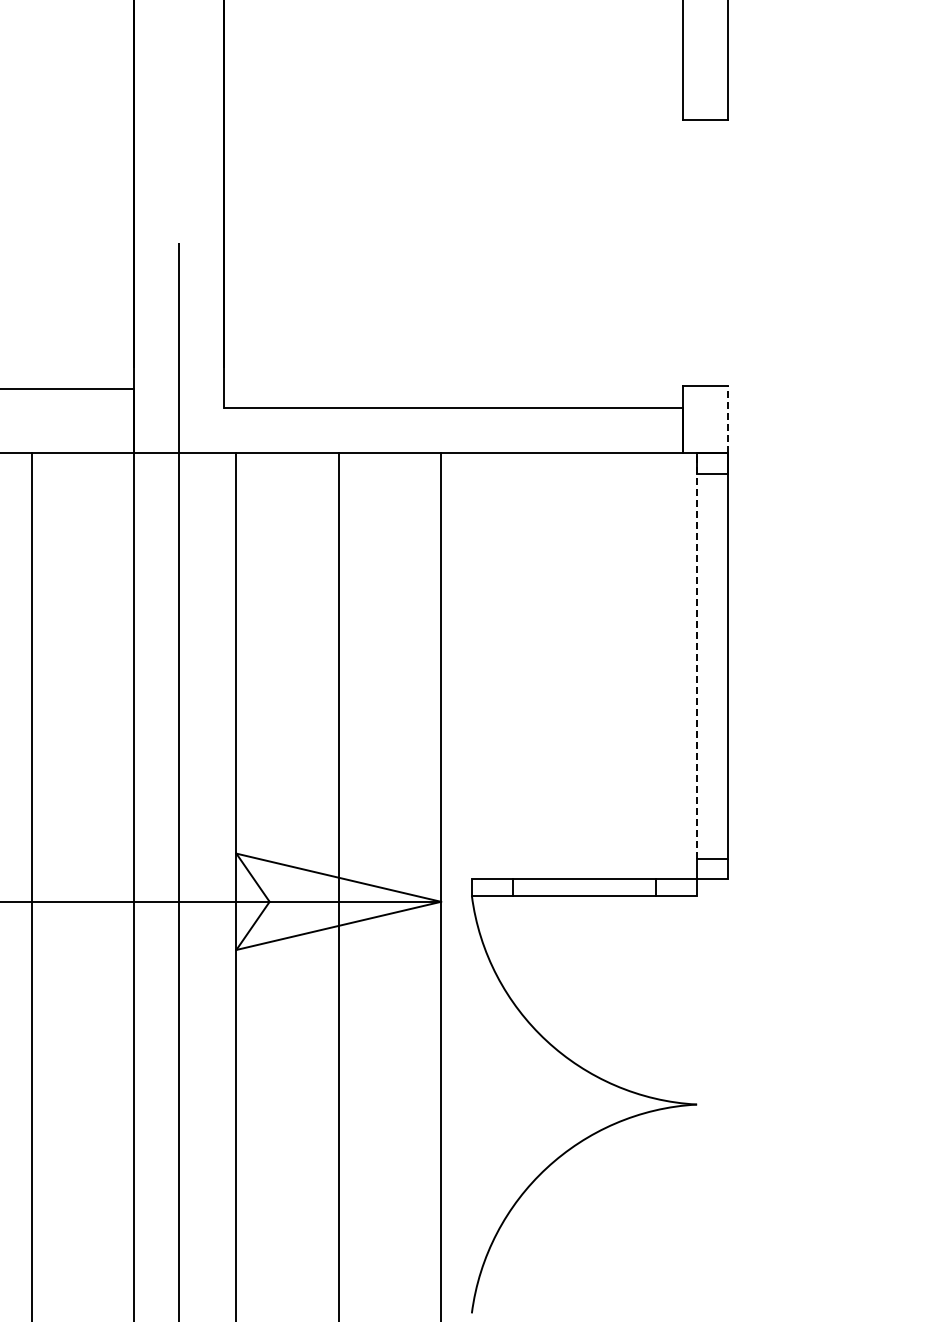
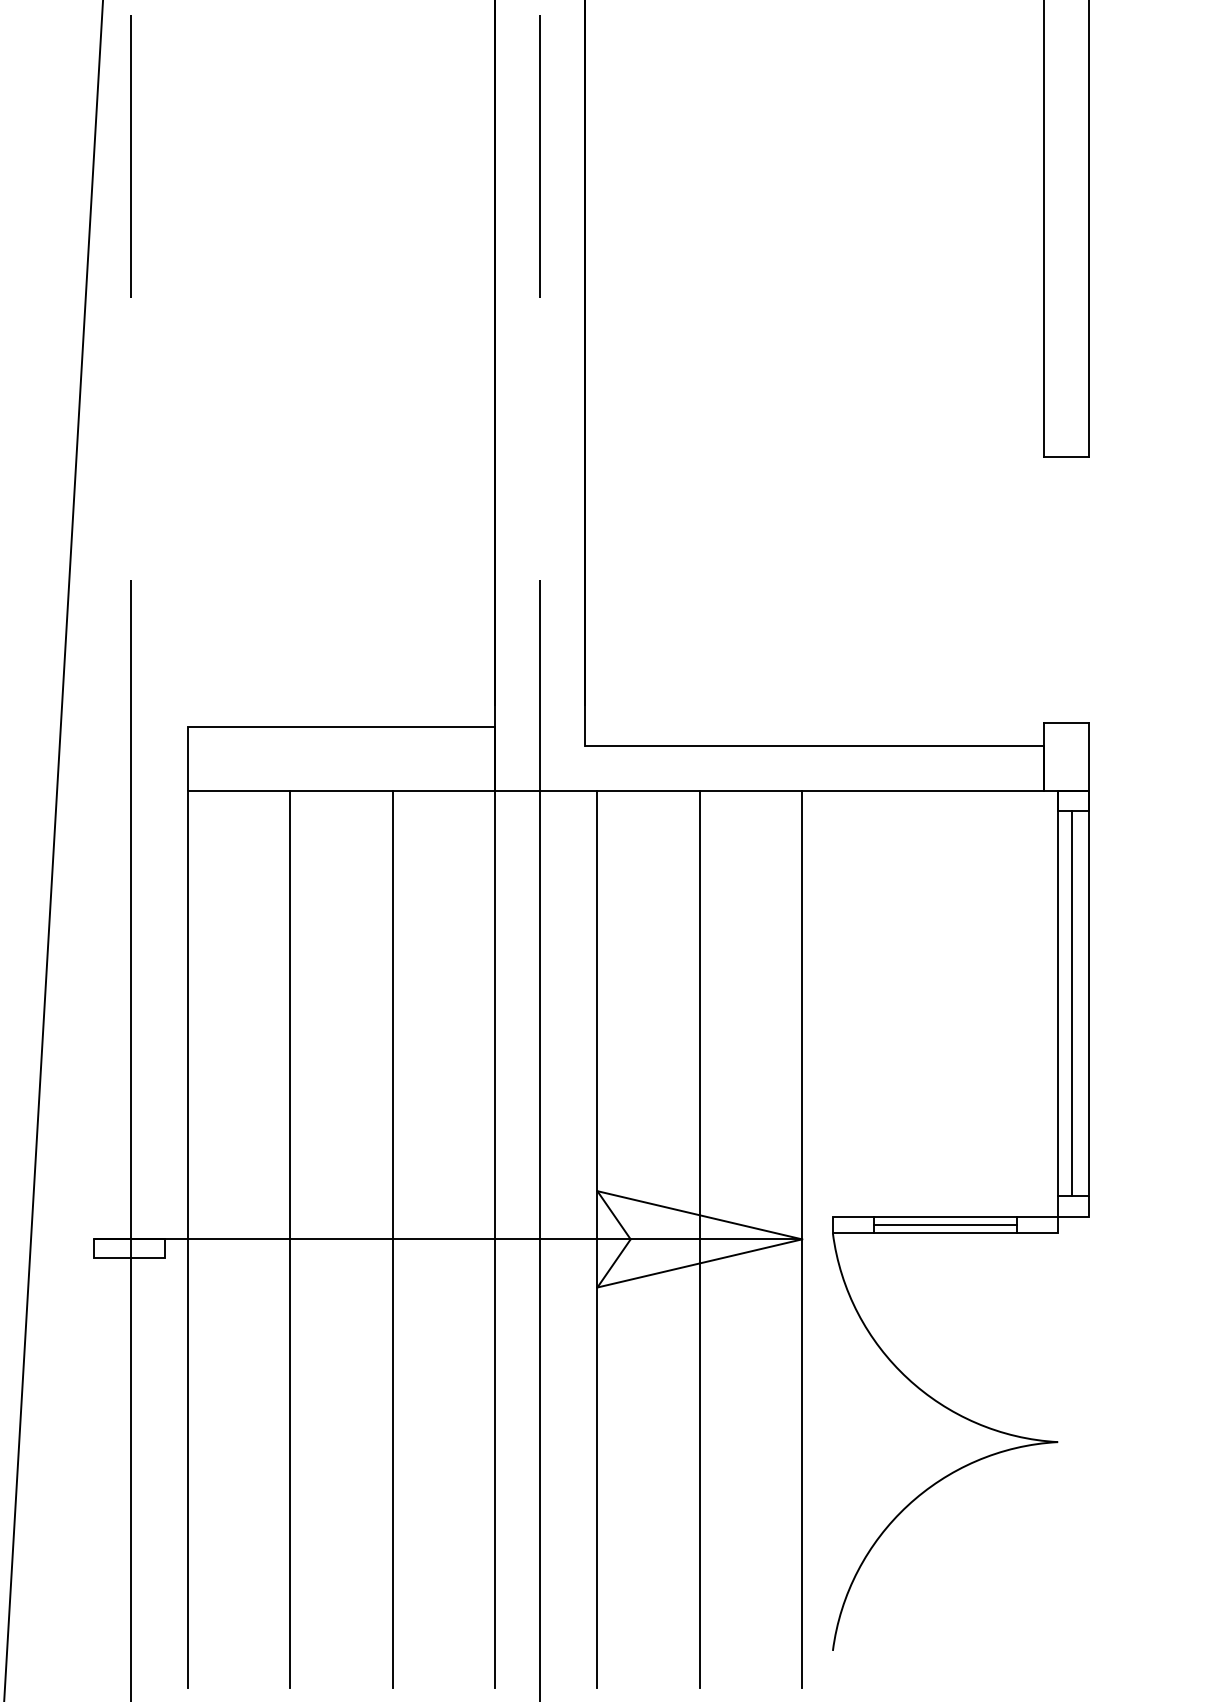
line: (727, 419) -> (1088, 757), dashed -> solid
line: (697, 655) -> (1058, 993), dashed -> solid
line: (711, 665) -> (1072, 1003), added
line: (584, 887) -> (945, 1225), added

